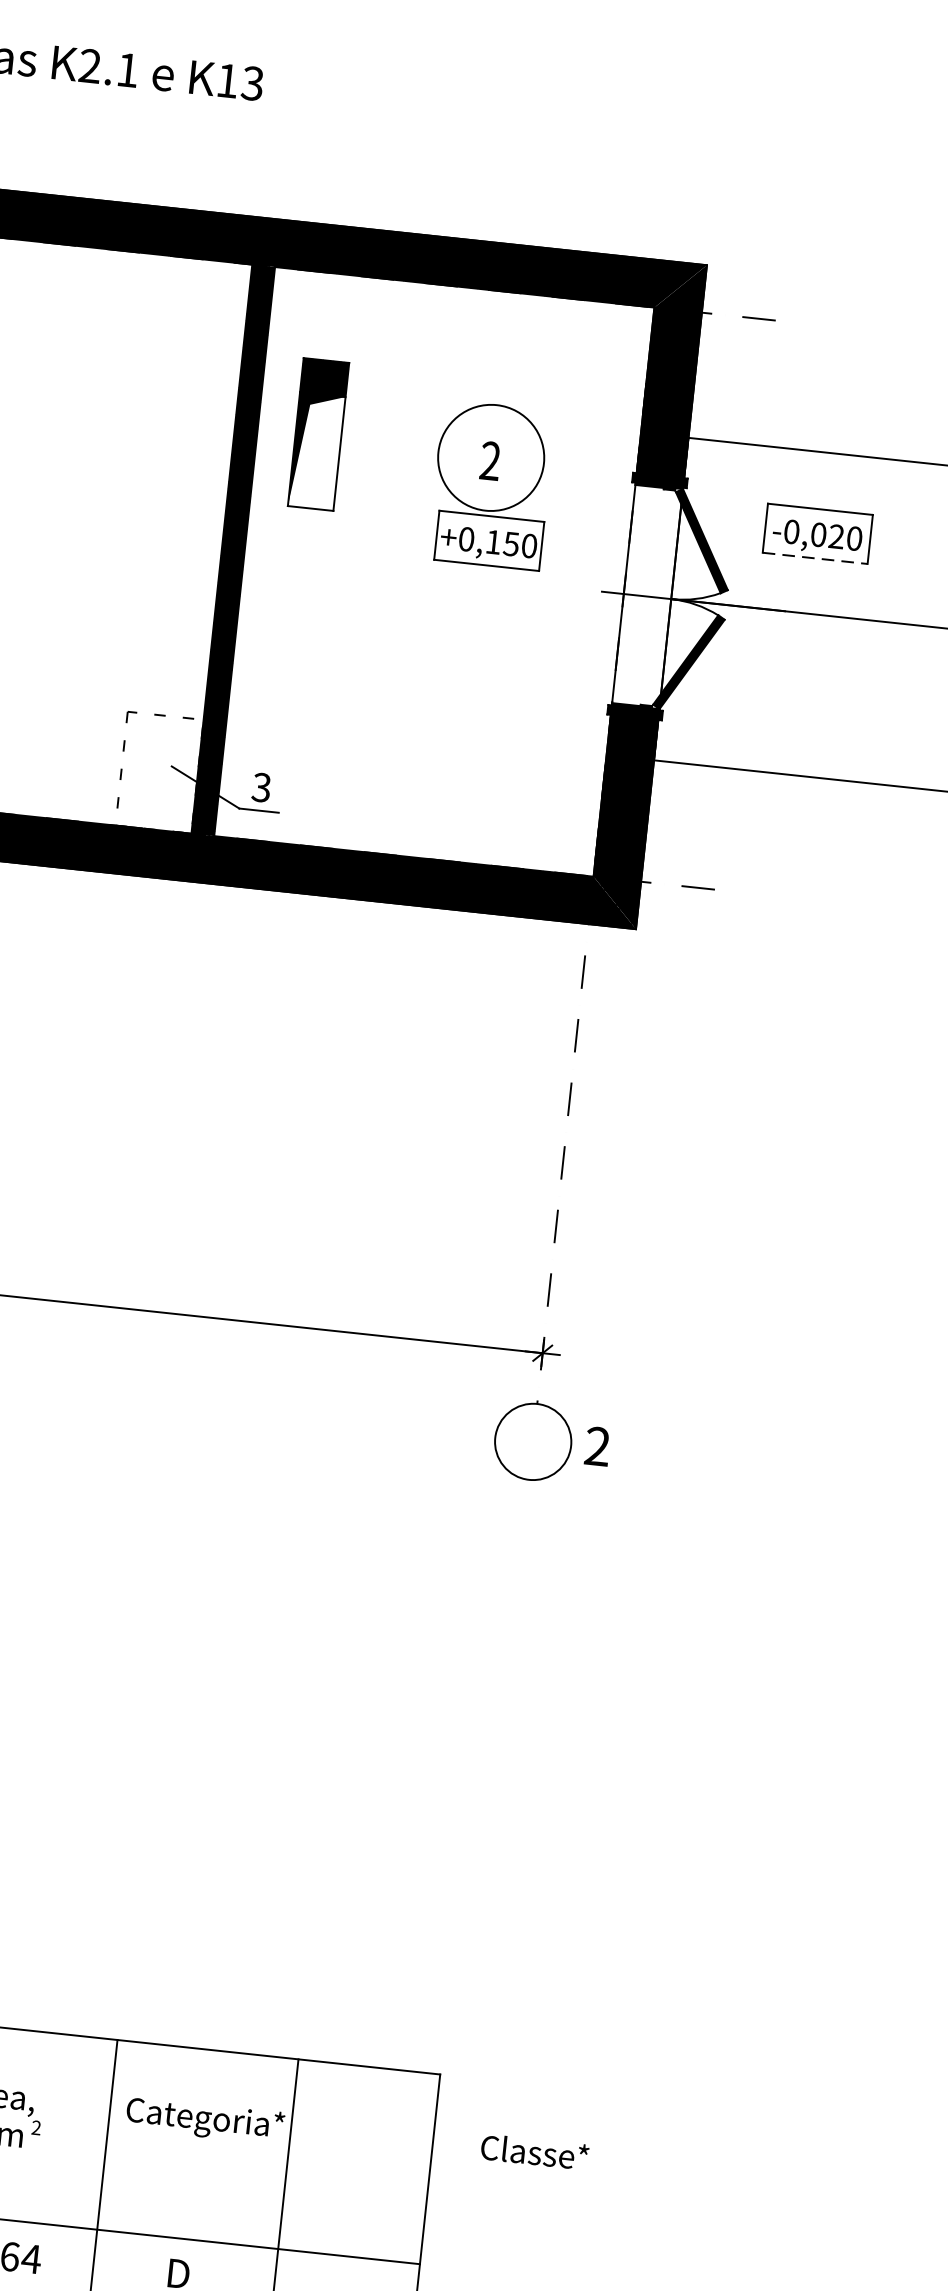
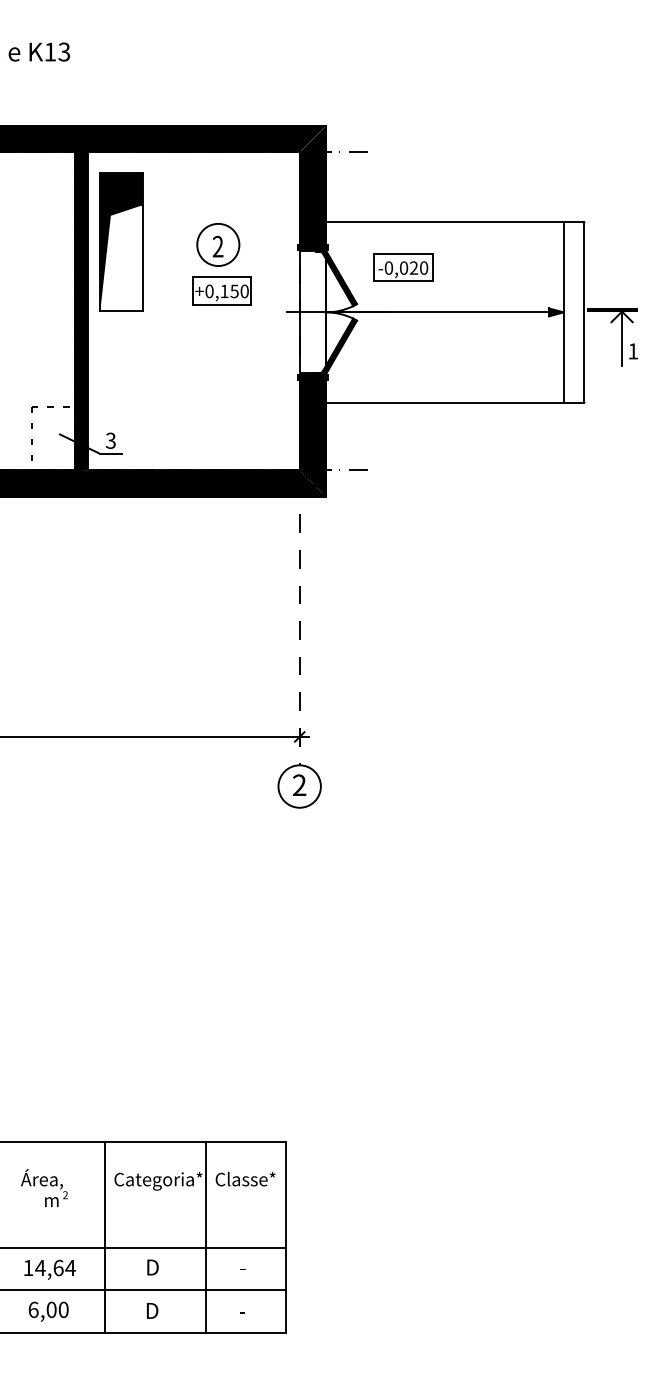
part: (318, 433) -> (121, 241), size x1.67
circle: (491, 457) -> (218, 244), size x0.71
line: (815, 558) -> (403, 281), dashed -> solid
text: (597, 1445) -> (299, 784), moved
text: (534, 2150) -> (245, 1178), moved

